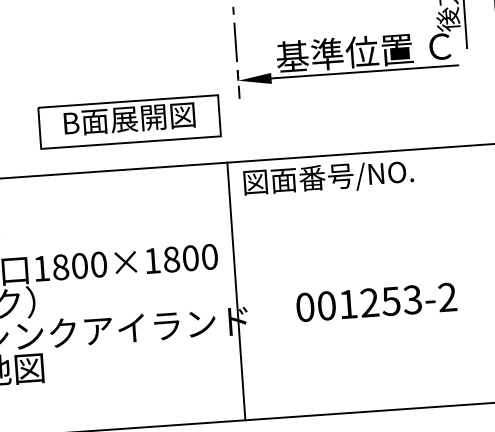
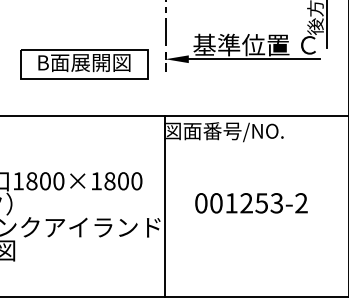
part: (129, 121) -> (84, 64), moved
line: (235, 291) -> (164, 206), moved
text: (376, 302) -> (251, 203), moved

